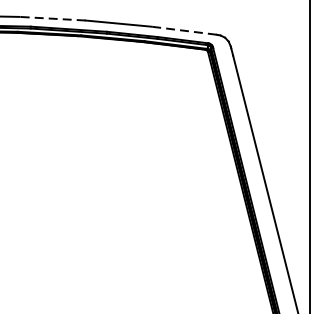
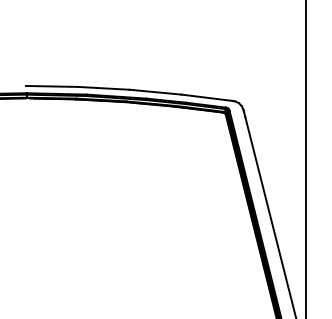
line: (52, 18) -> (103, 88), dashed -> solid
line: (183, 30) -> (206, 97), dashed -> solid

